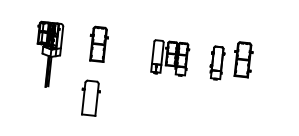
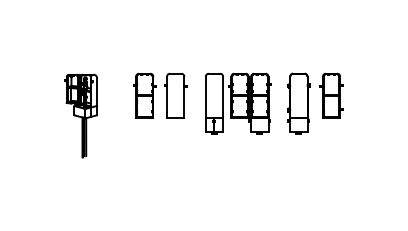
part: (170, 58) -> (238, 103), size x1.43
part: (216, 63) -> (298, 103), size x1.43
part: (90, 98) -> (175, 95), moved

